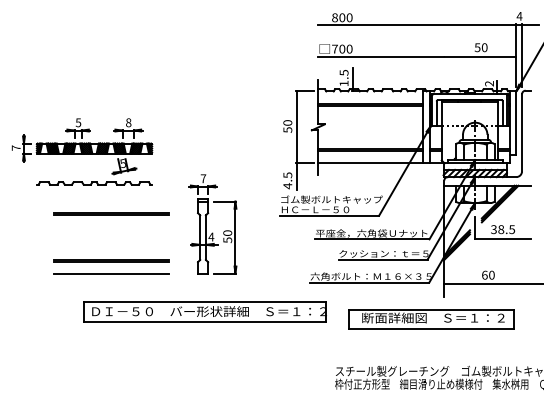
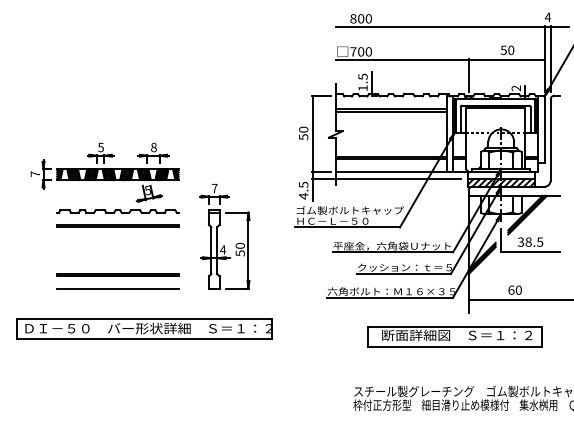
line: (444, 70) -> (468, 74), added
part: (81, 151) -> (104, 177), moved
line: (366, 170) -> (386, 179), added
part: (205, 311) -> (144, 328), moved

